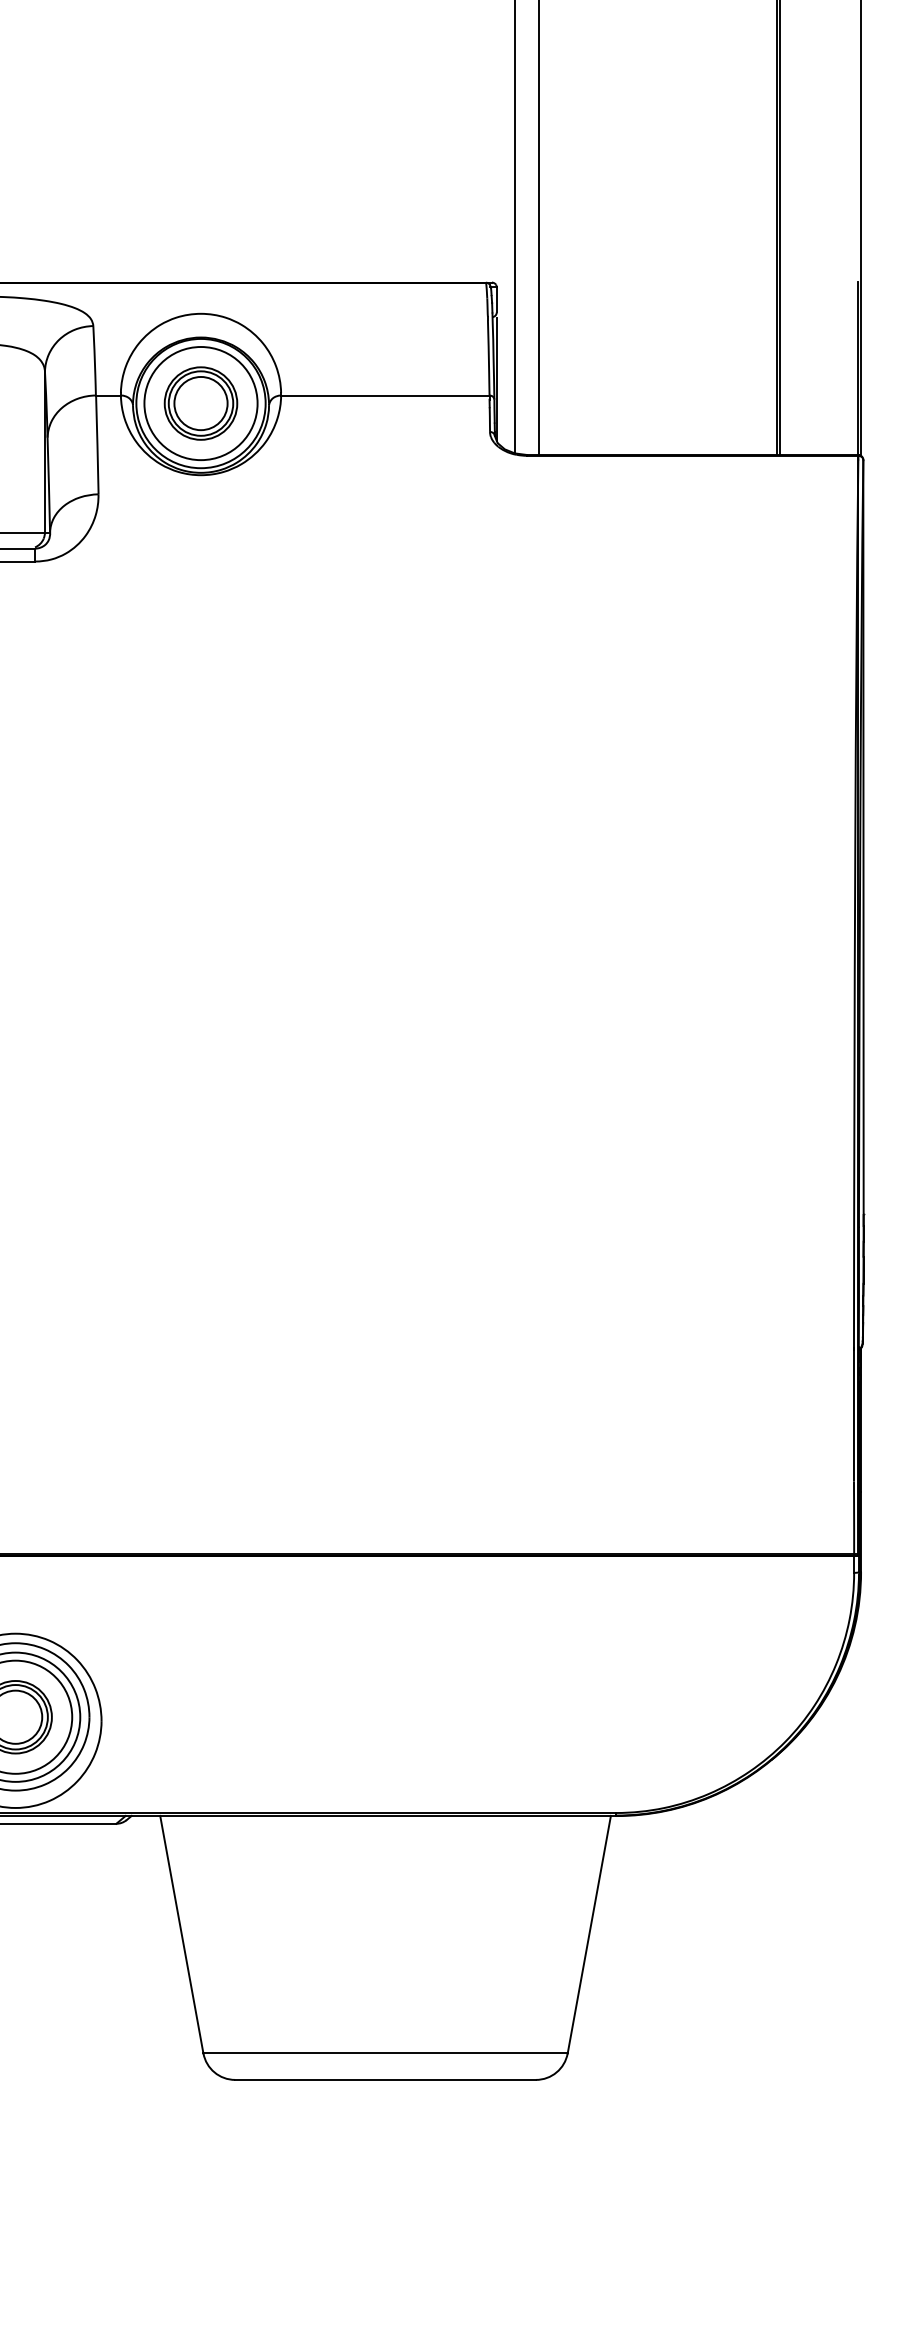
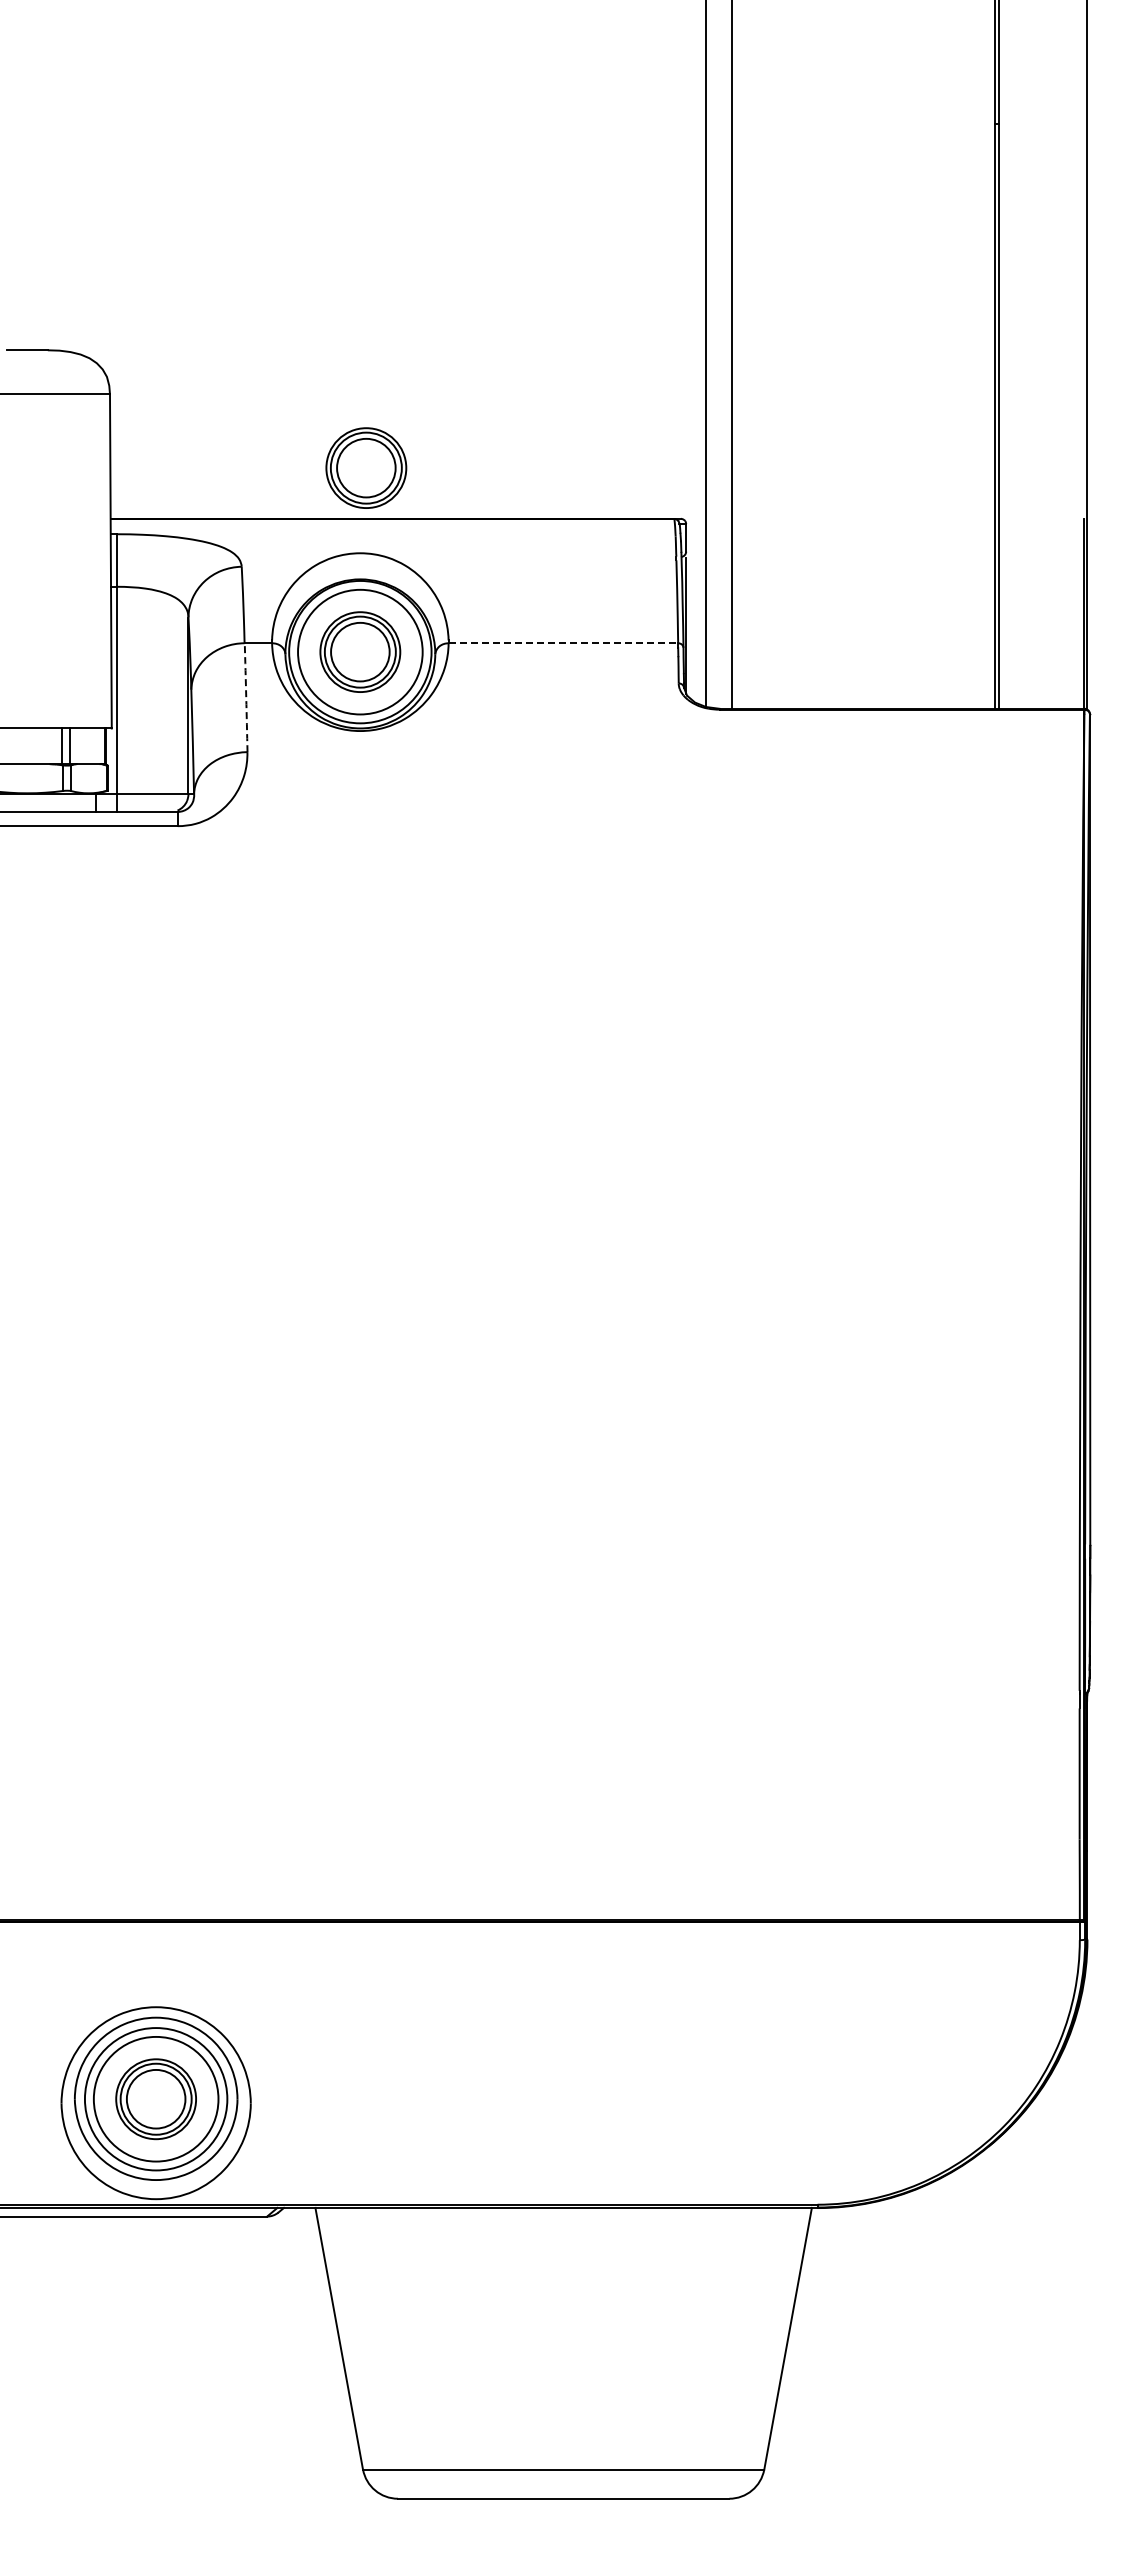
part: (206, 235) -> (366, 467), added
line: (385, 395) -> (563, 643), solid -> dashed
arc: (97, 444) -> (246, 697), solid -> dashed

